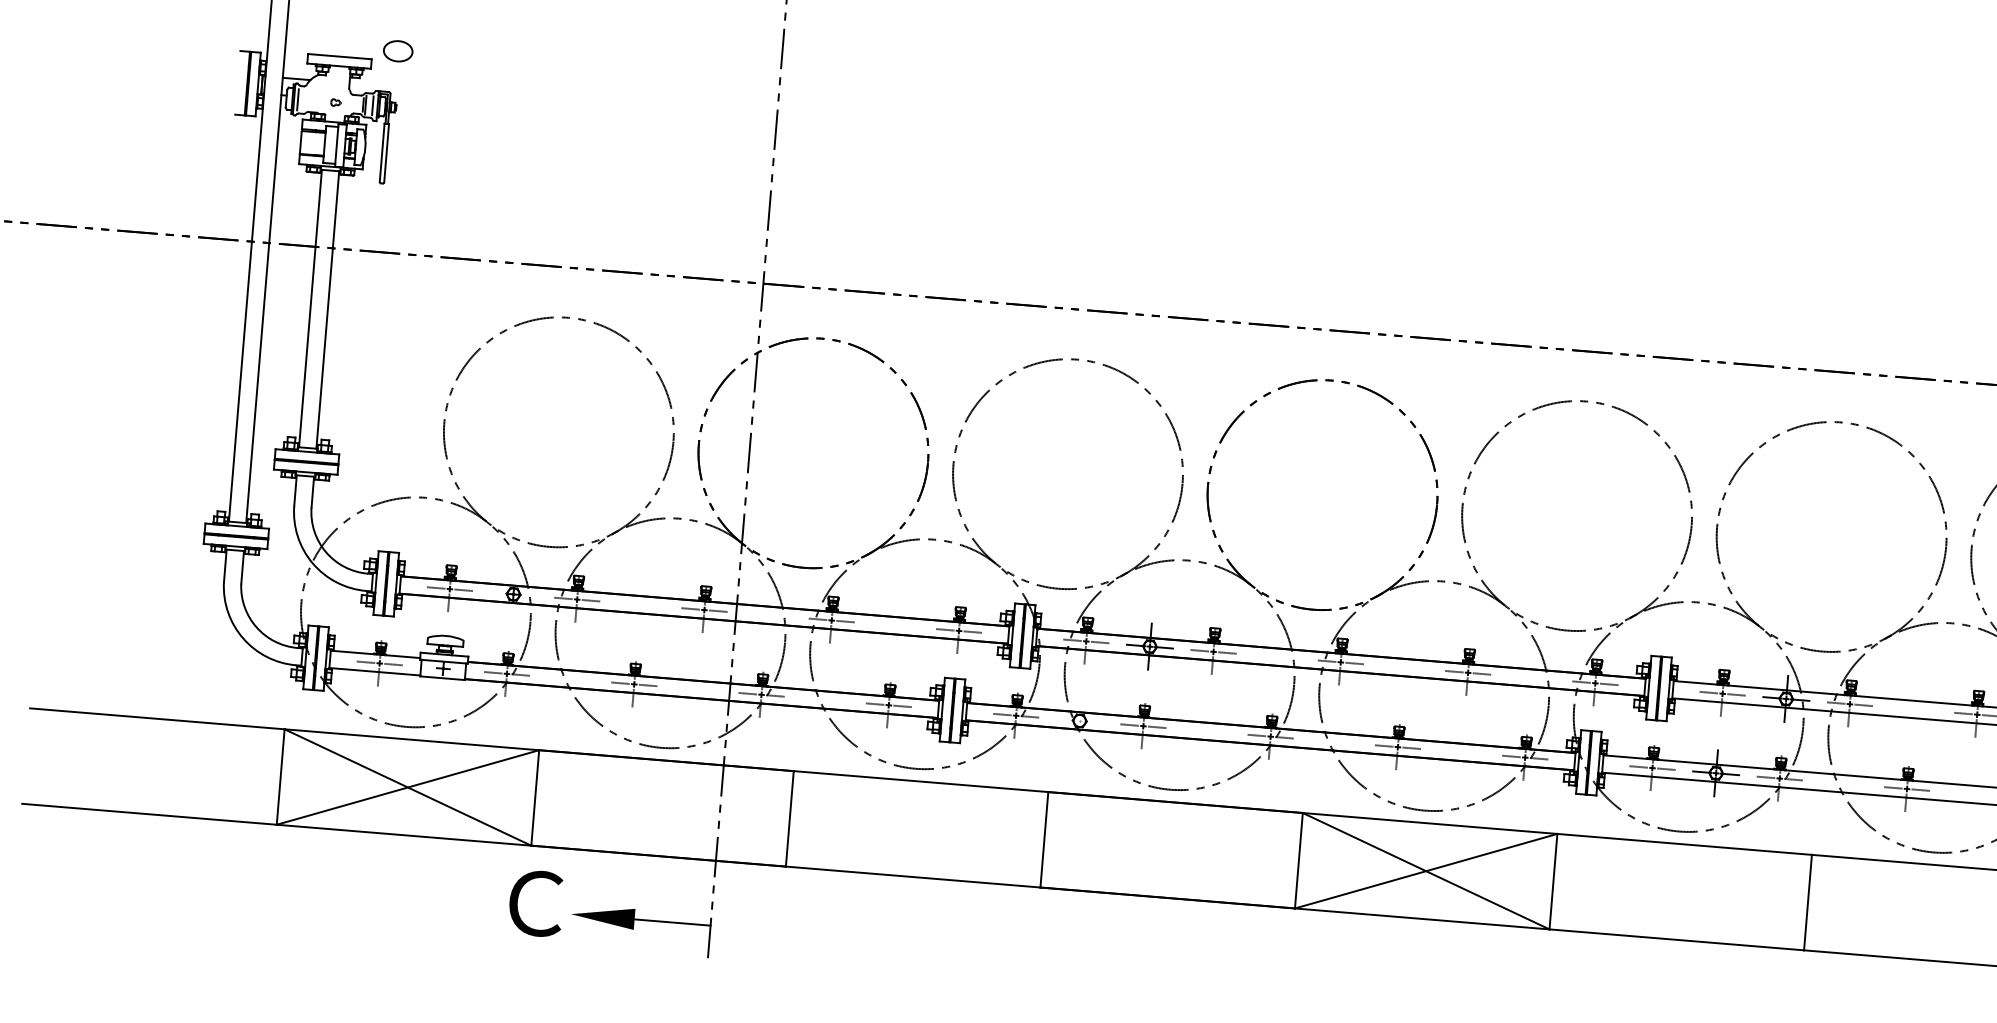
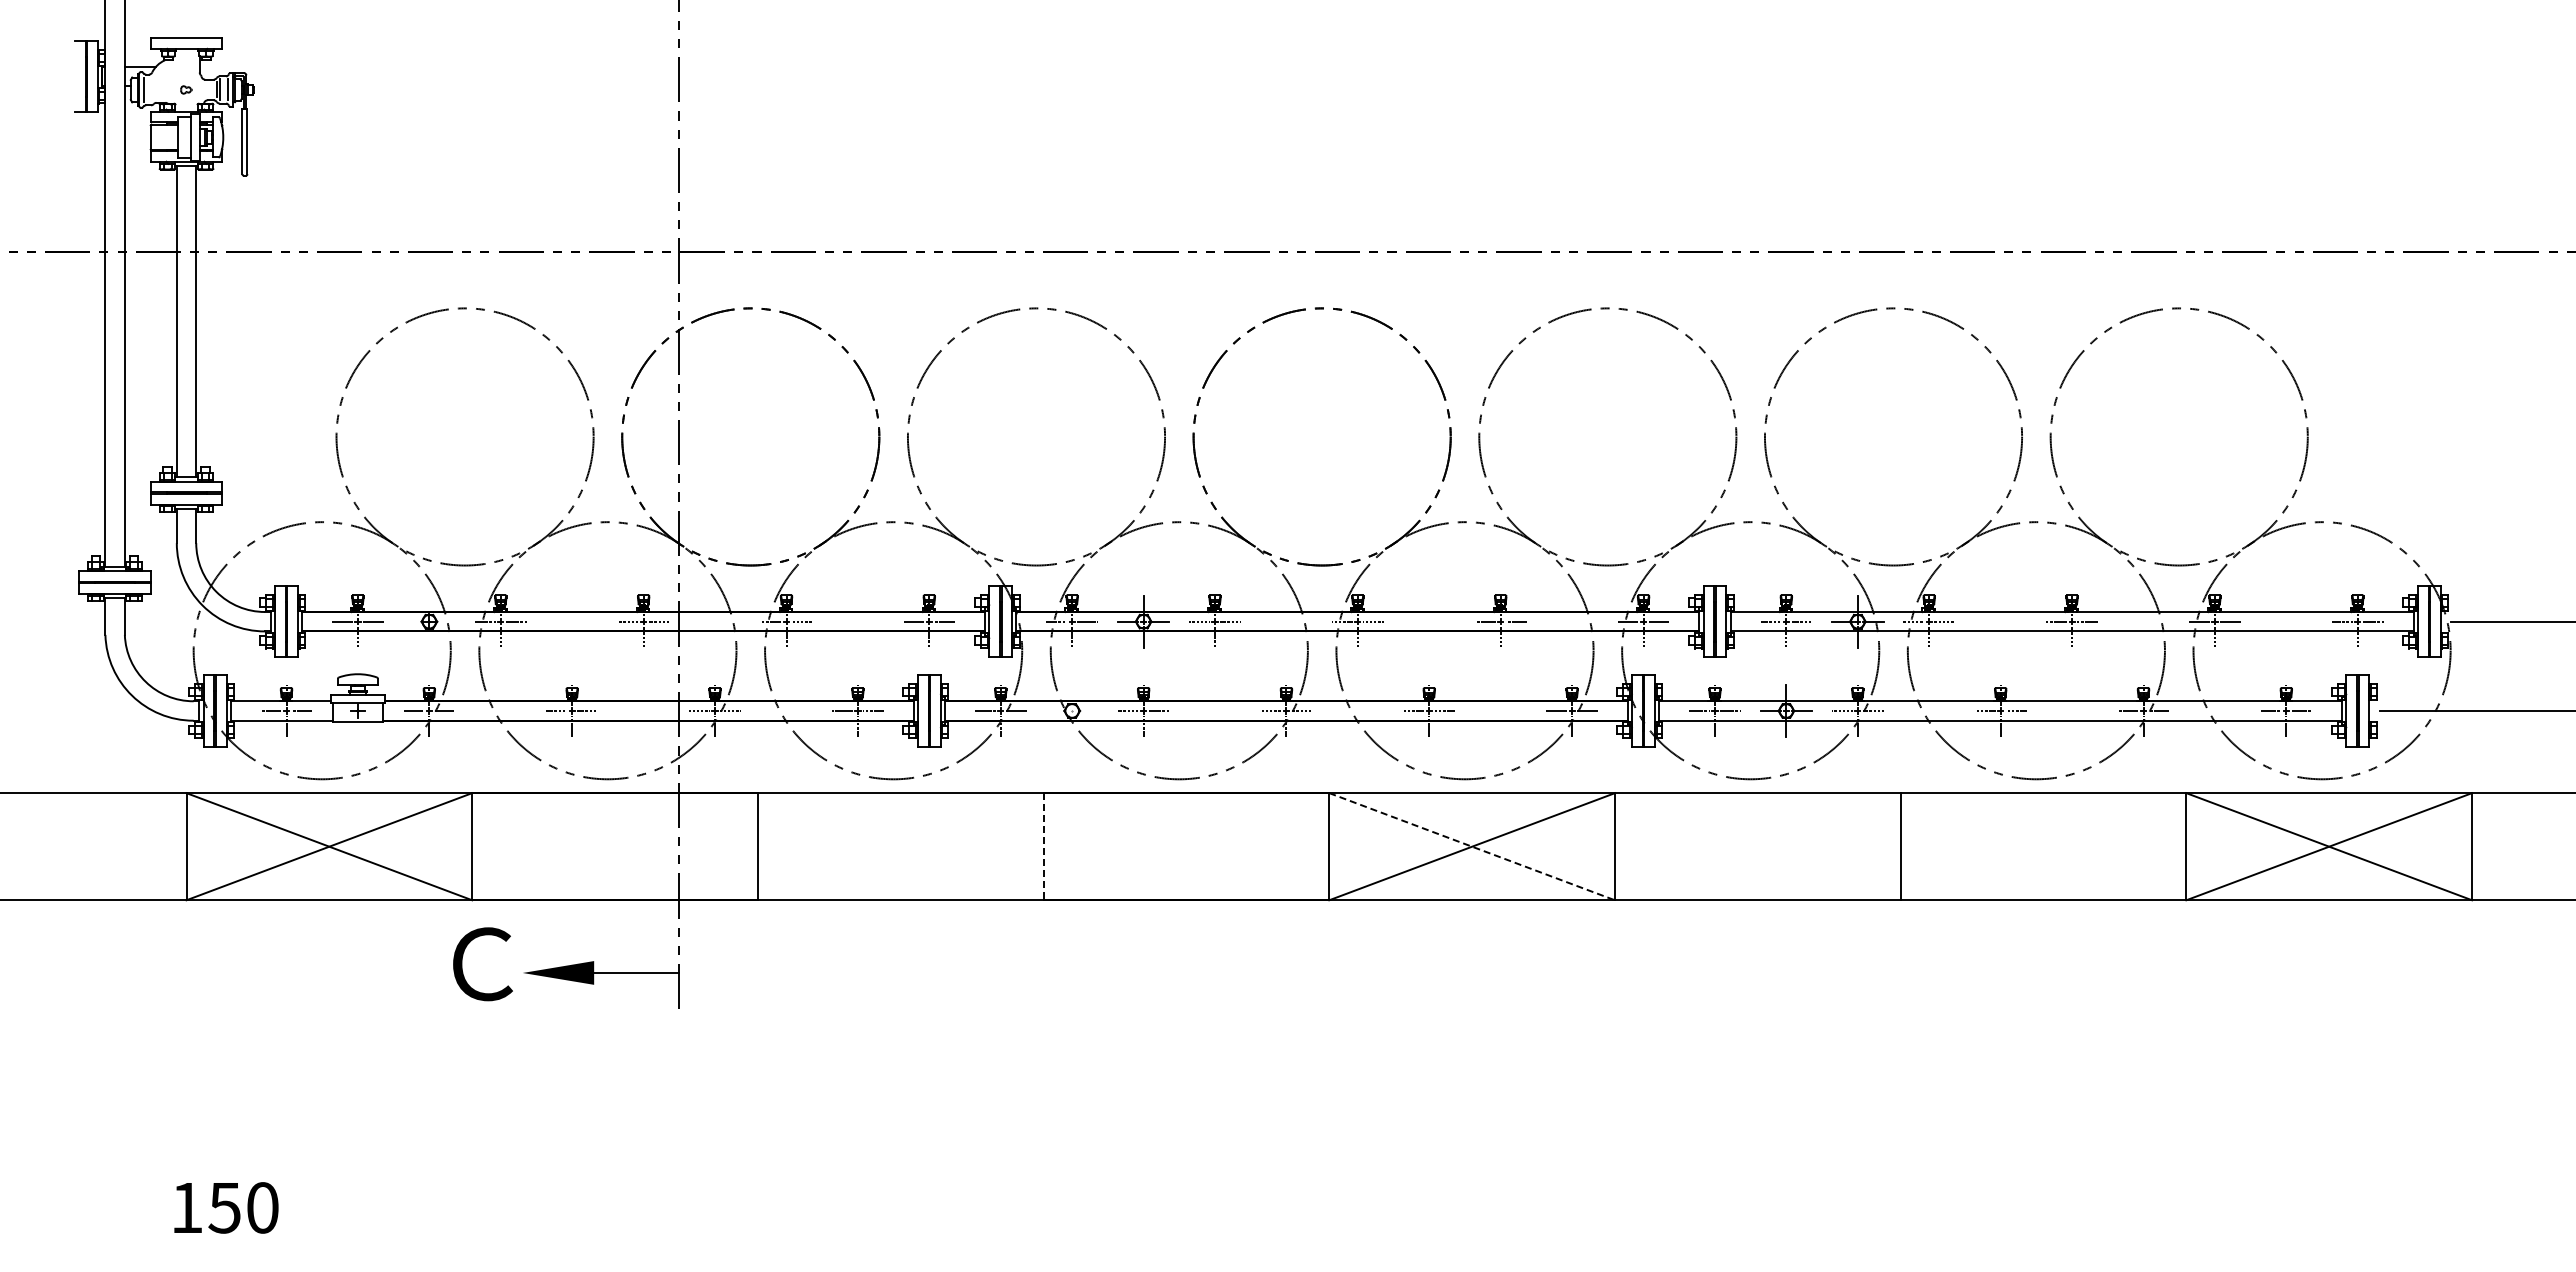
part: (397, 50) -> (250, 26), removed
line: (1044, 839) -> (1043, 846), solid -> dashed
line: (1426, 871) -> (1472, 846), solid -> dashed

